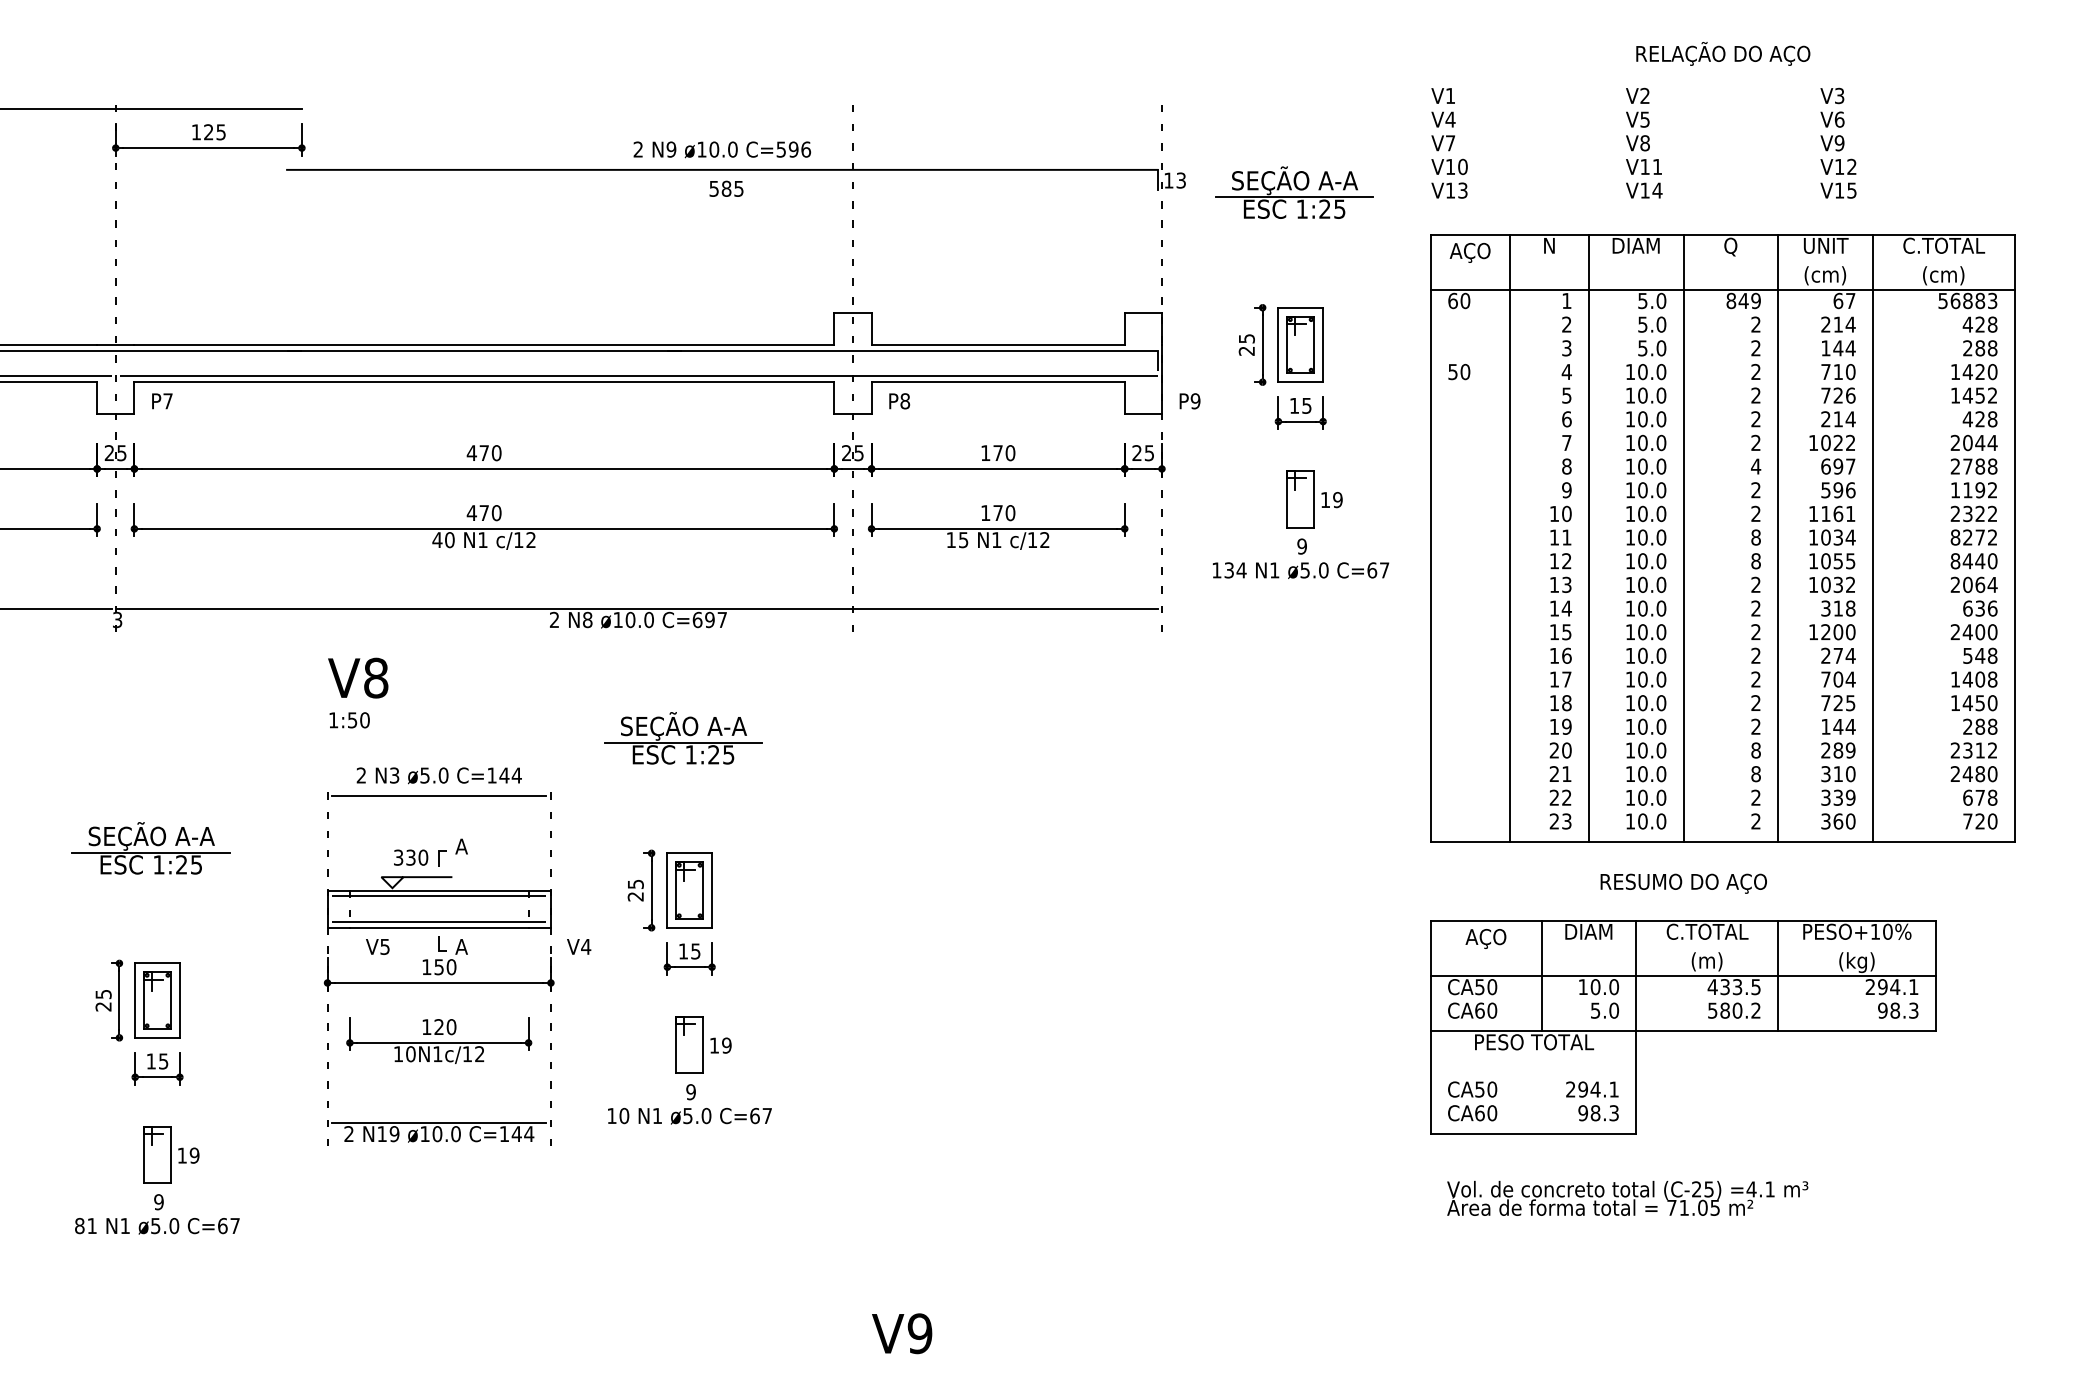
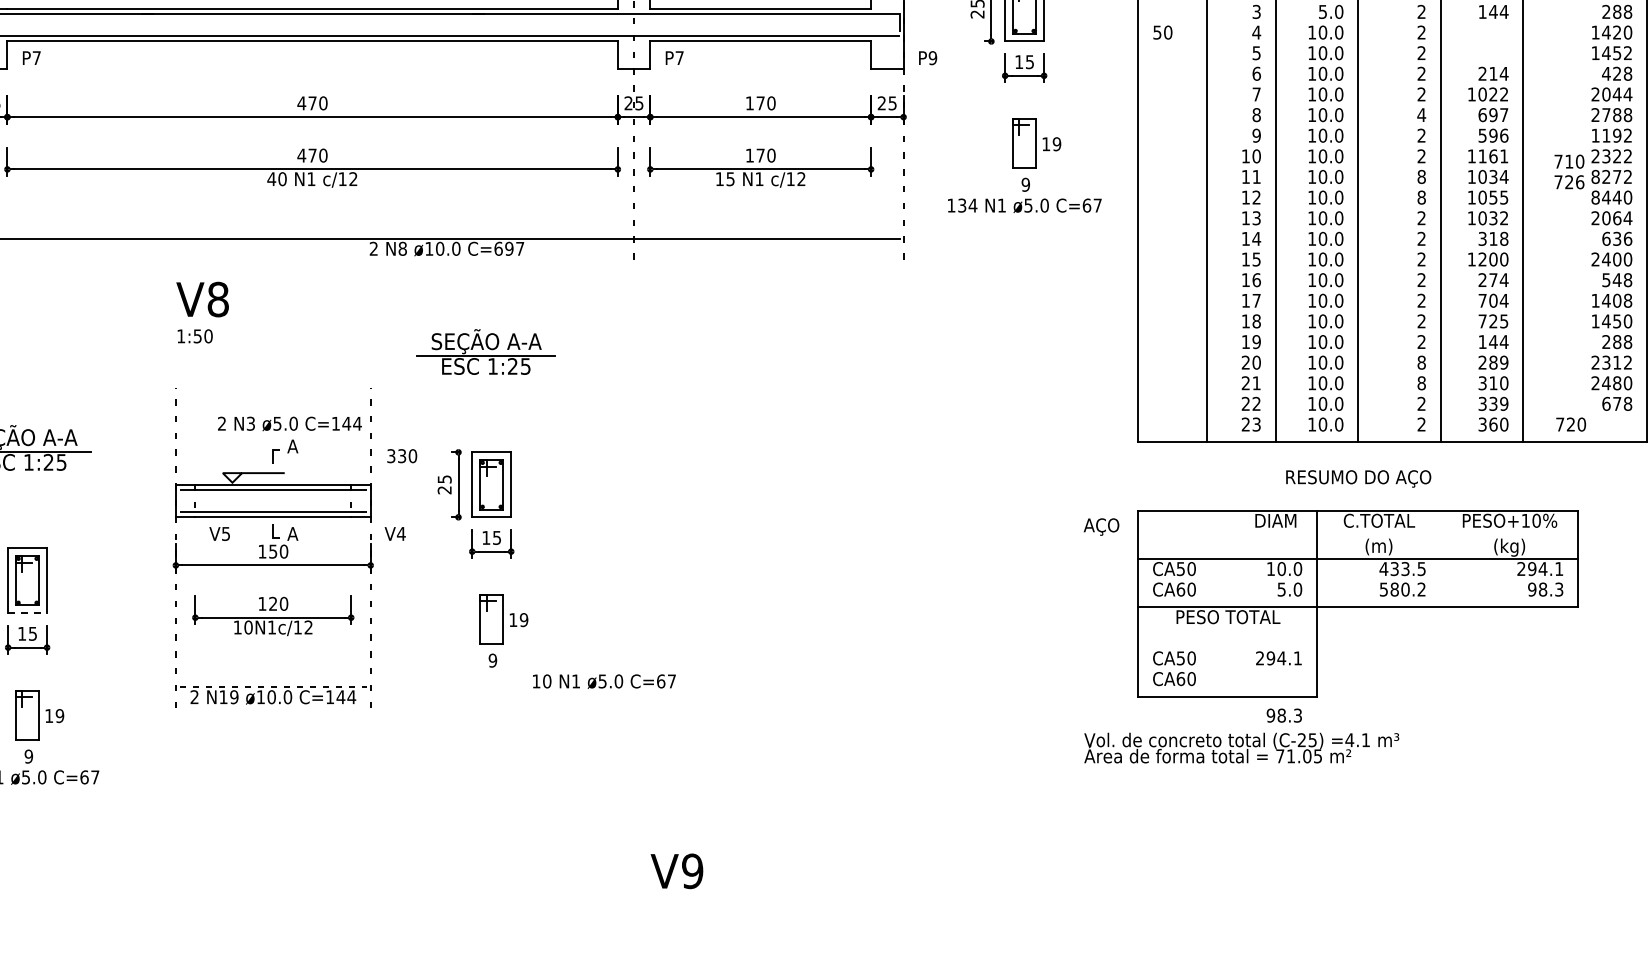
text: (1838, 383) -> (1569, 171), moved
text: (905, 401) -> (679, 58), P8 -> P7
text: (438, 775) -> (289, 423), moved
line: (439, 795) -> (273, 401), removed
text: (1980, 821) -> (1571, 424), moved
text: (411, 857) -> (402, 455), moved
text: (1485, 938) -> (1101, 526), moved
line: (1541, 975) -> (1234, 558), removed
line: (1778, 975) -> (1441, 558), removed
line: (158, 1037) -> (28, 612), solid -> dashed
text: (1598, 1113) -> (1284, 715), moved
text: (689, 1115) -> (604, 680), moved
line: (439, 1122) -> (273, 687), solid -> dashed
text: (1627, 1197) -> (1241, 747), moved

